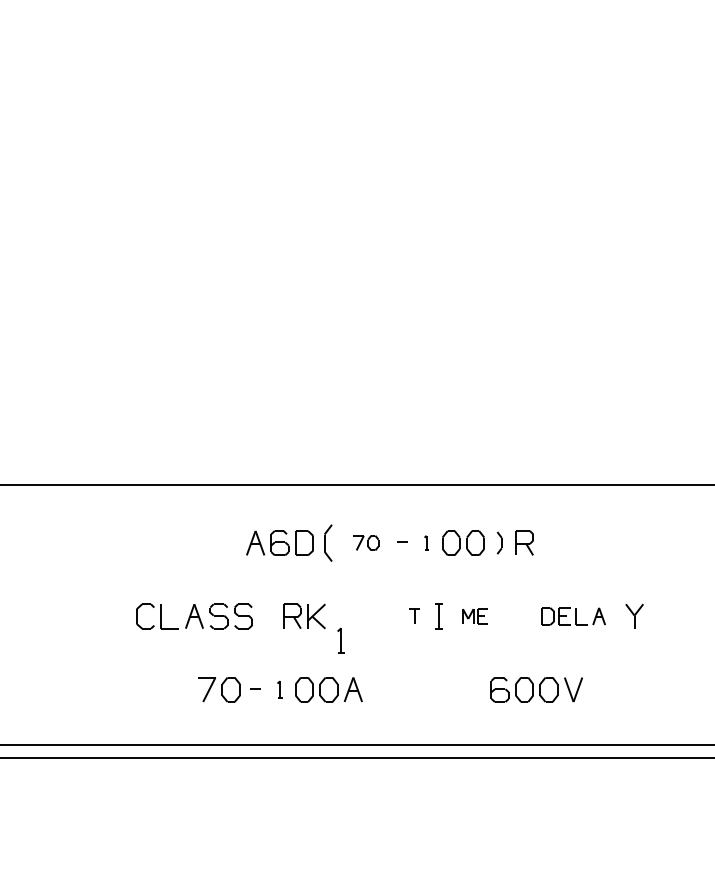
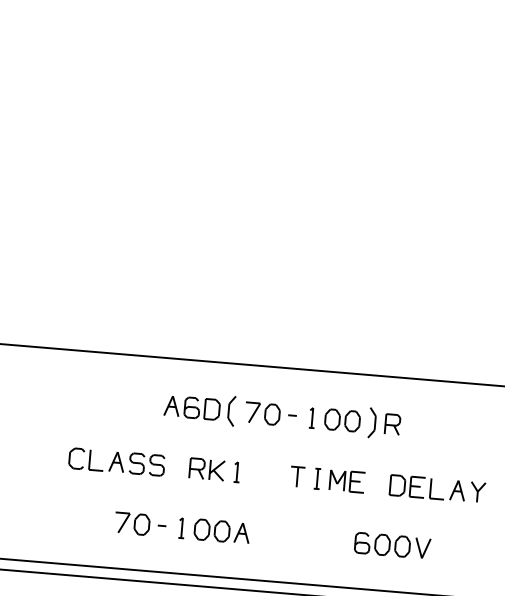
part: (366, 542) -> (263, 413), size x1.67
part: (426, 542) -> (312, 417), size x1.67
part: (499, 542) -> (372, 422), size x1.67
part: (414, 615) -> (297, 476), size x1.67
part: (475, 616) -> (347, 481), size x1.67
part: (573, 616) -> (427, 488), size x1.43
part: (340, 640) -> (236, 472), moved
part: (279, 689) -> (181, 527), size x1.43

